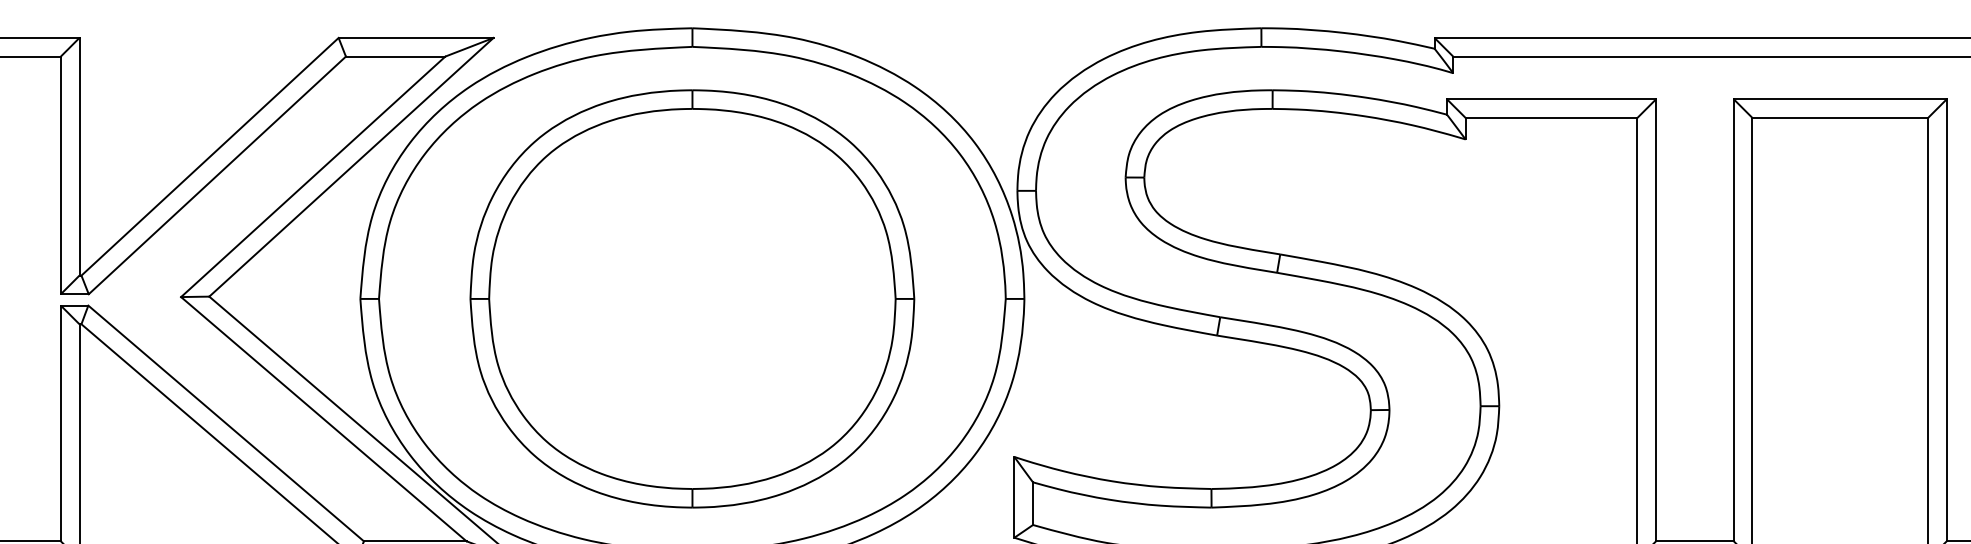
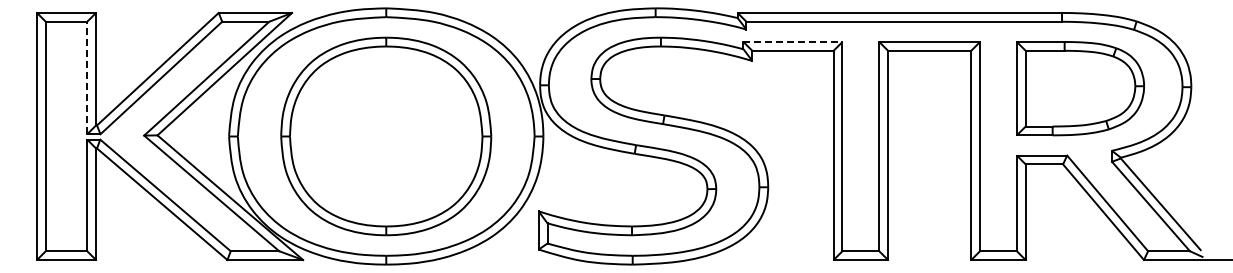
line: (1552, 98) -> (793, 41), solid -> dashed
line: (61, 174) -> (87, 77), solid -> dashed

